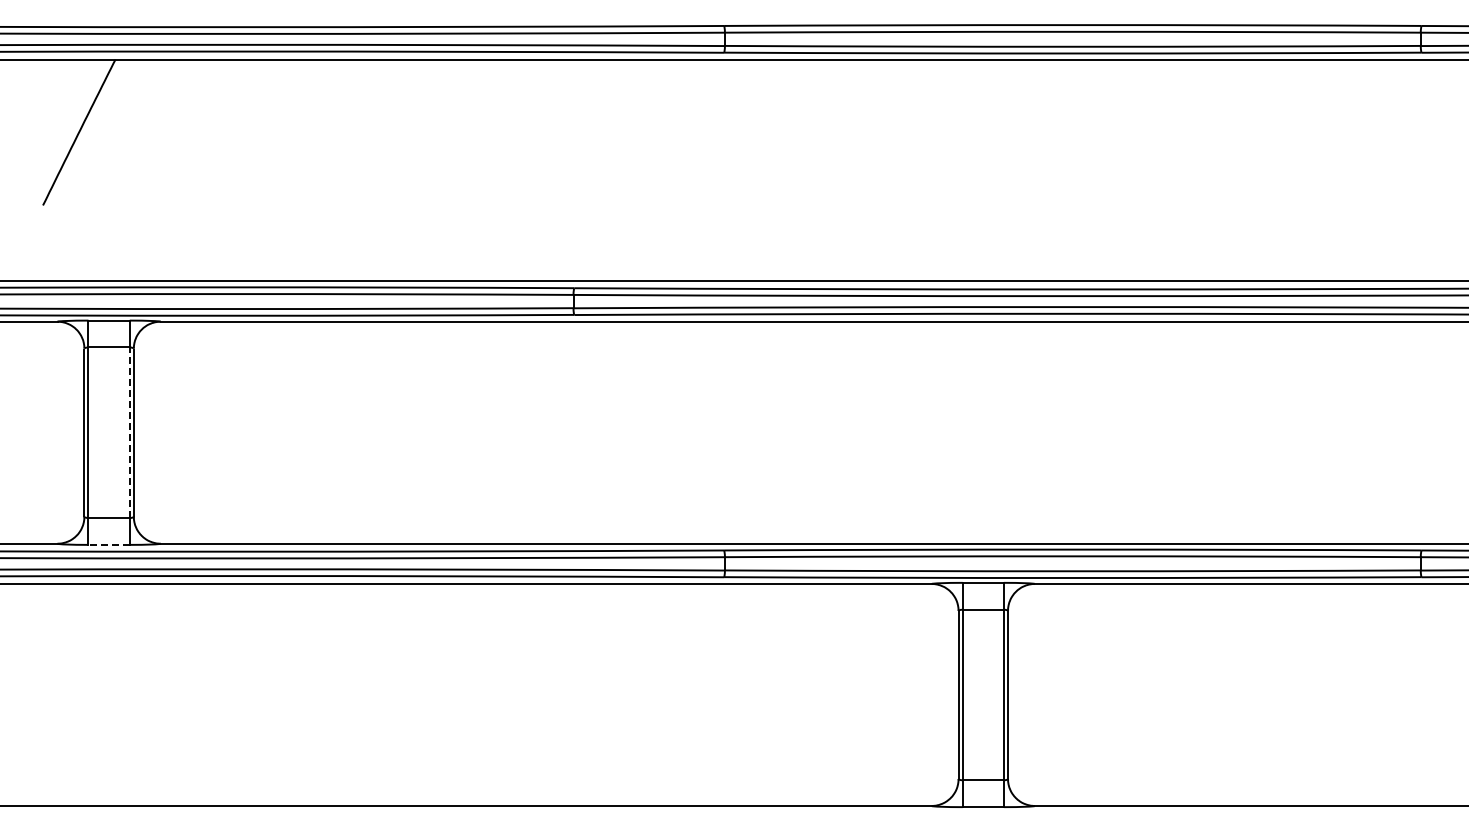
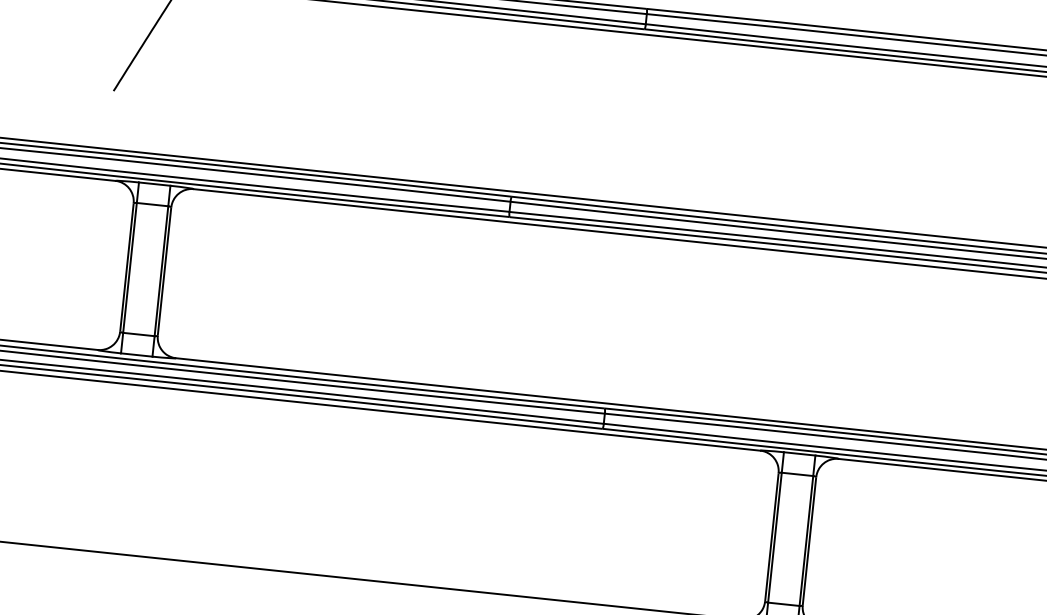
line: (129, 432) -> (161, 271), dashed -> solid
line: (109, 544) -> (137, 354), dashed -> solid

